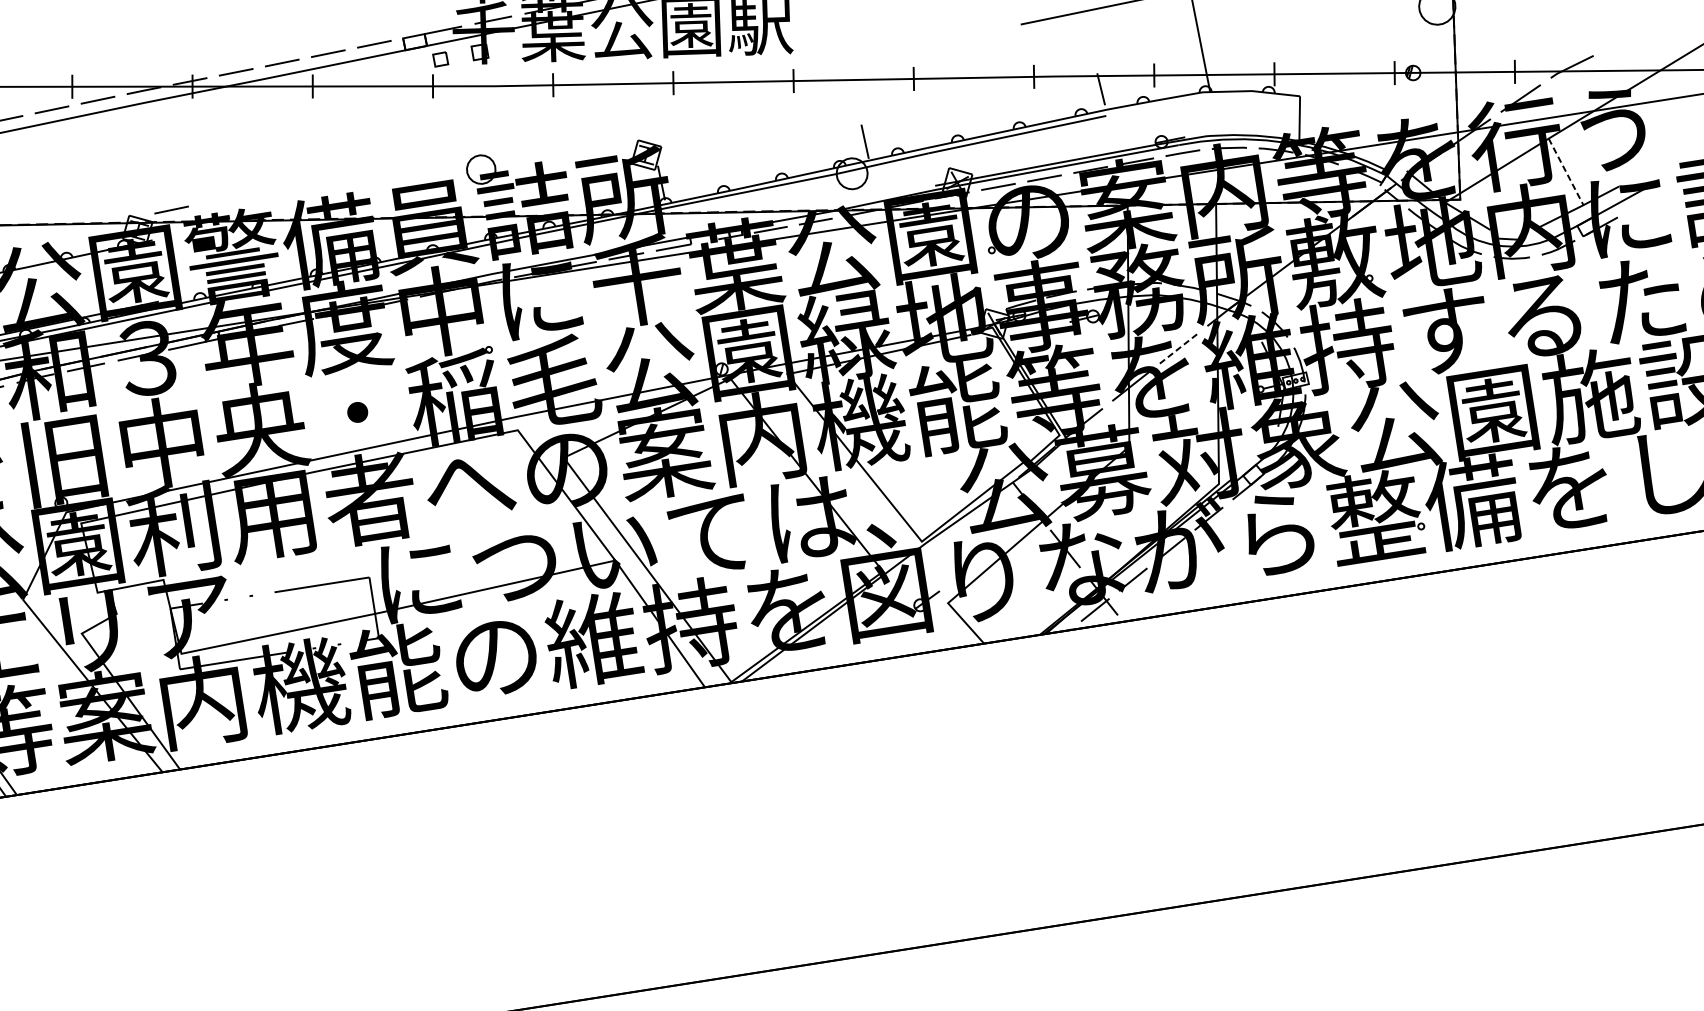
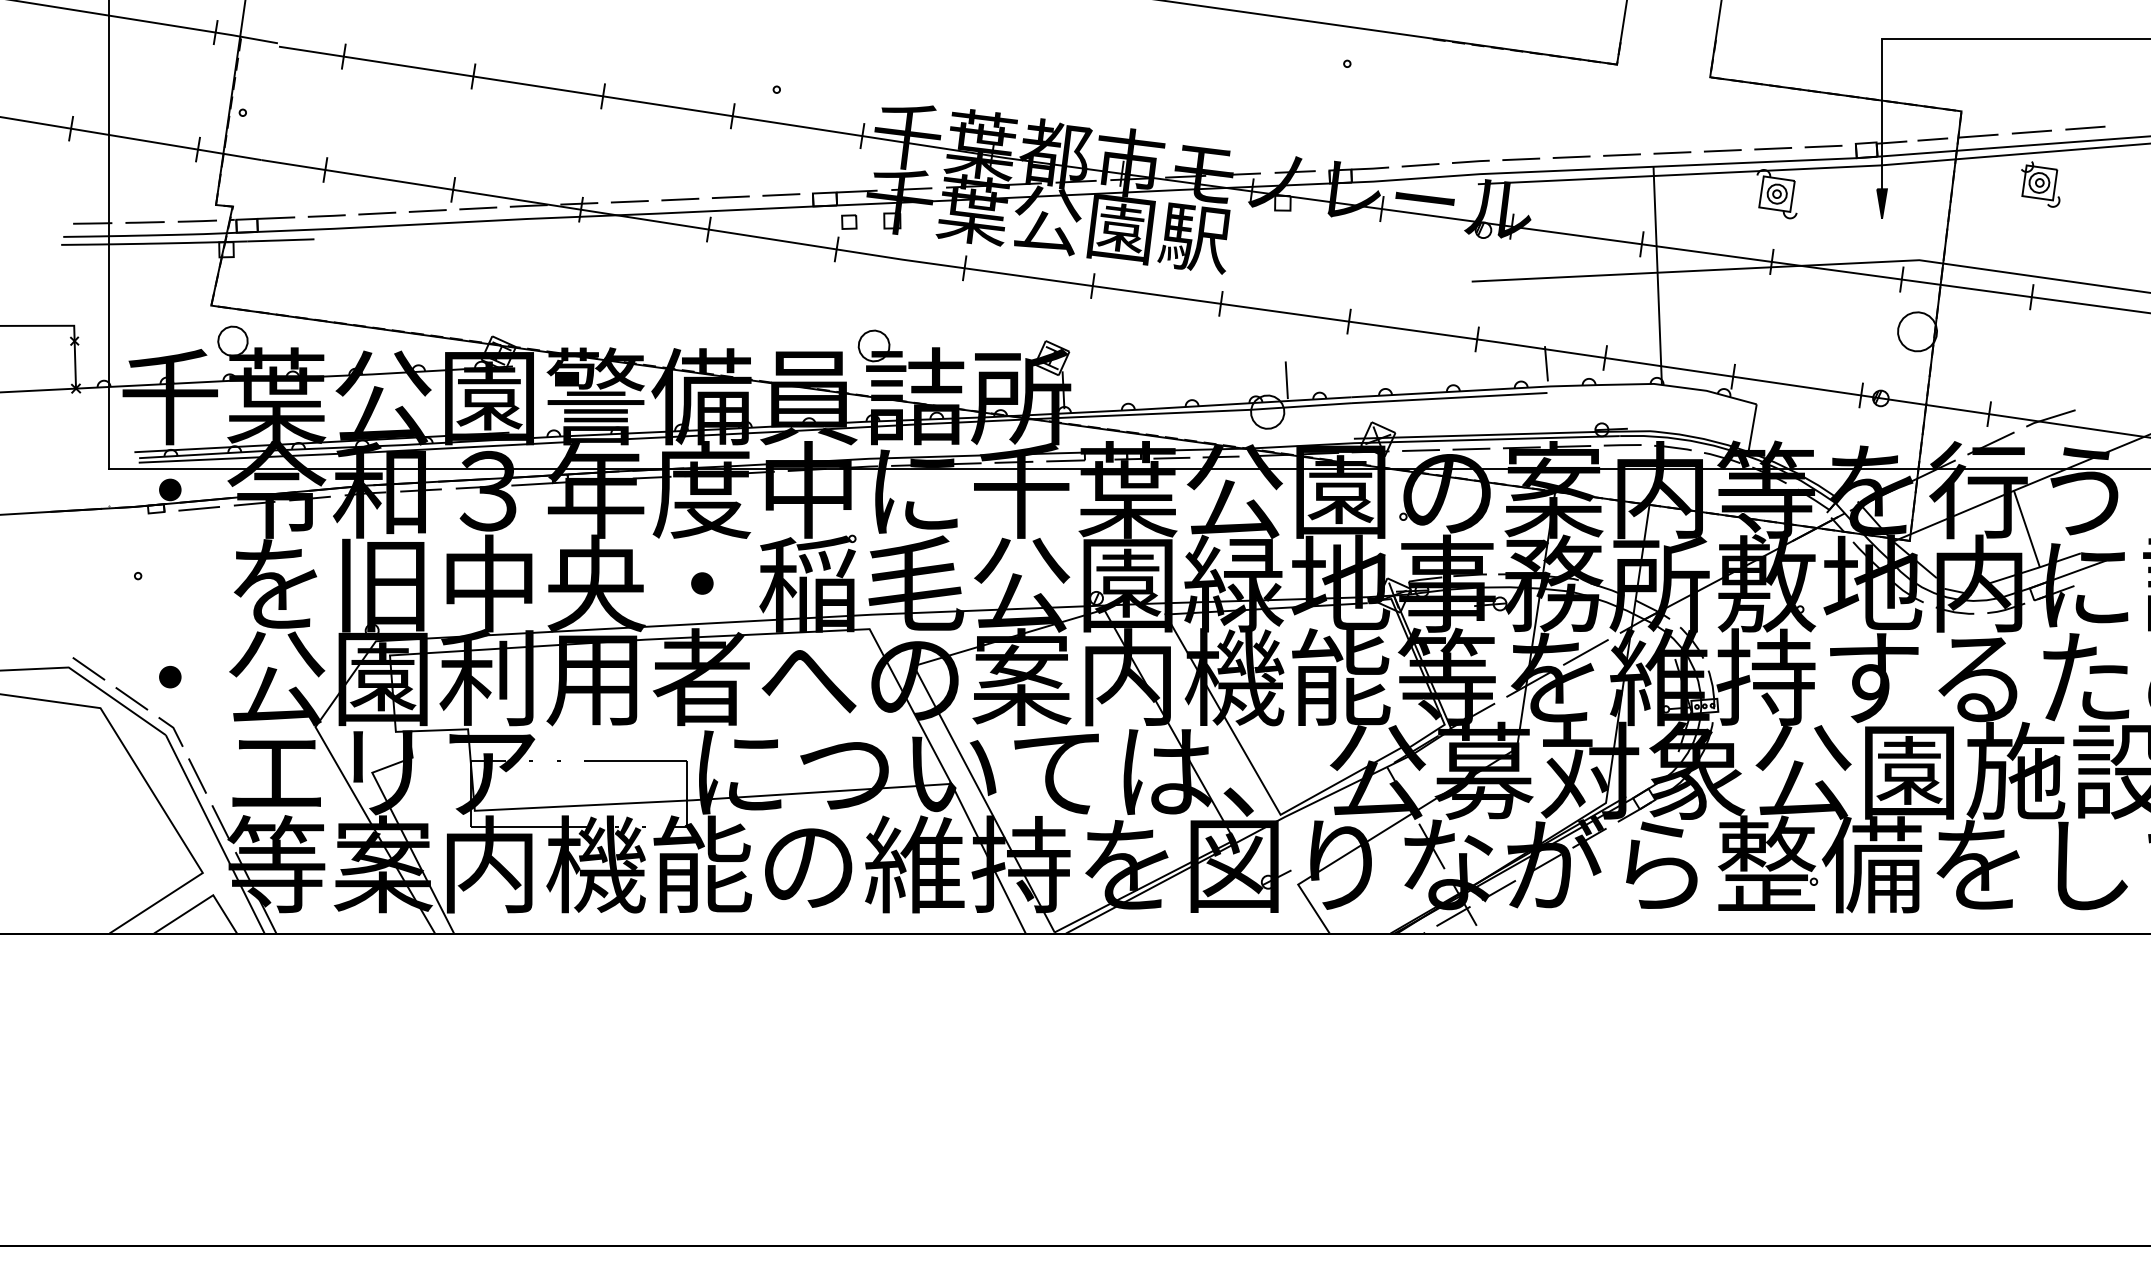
line: (1566, 172) -> (2027, 529), dashed -> solid
line: (171, 210) -> (538, 337), removed
line: (1179, 348) -> (1586, 652), dashed -> solid

